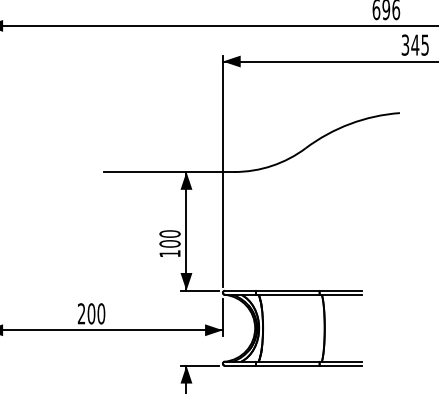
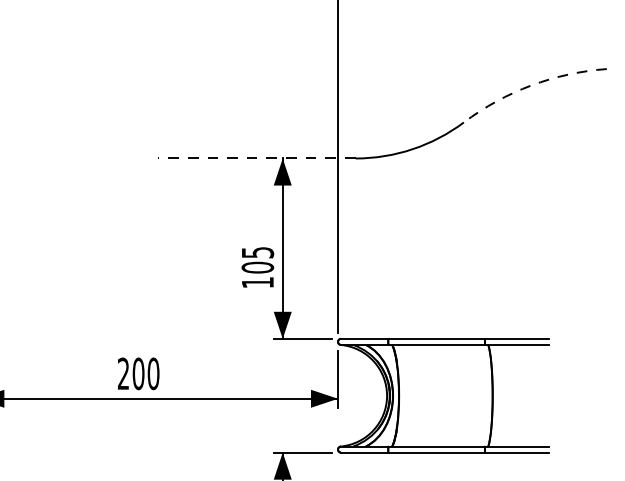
arc: (350, 123) -> (531, 84), solid -> dashed
line: (168, 172) -> (255, 159), solid -> dashed
text: (169, 233) -> (256, 251), 100 -> 105

